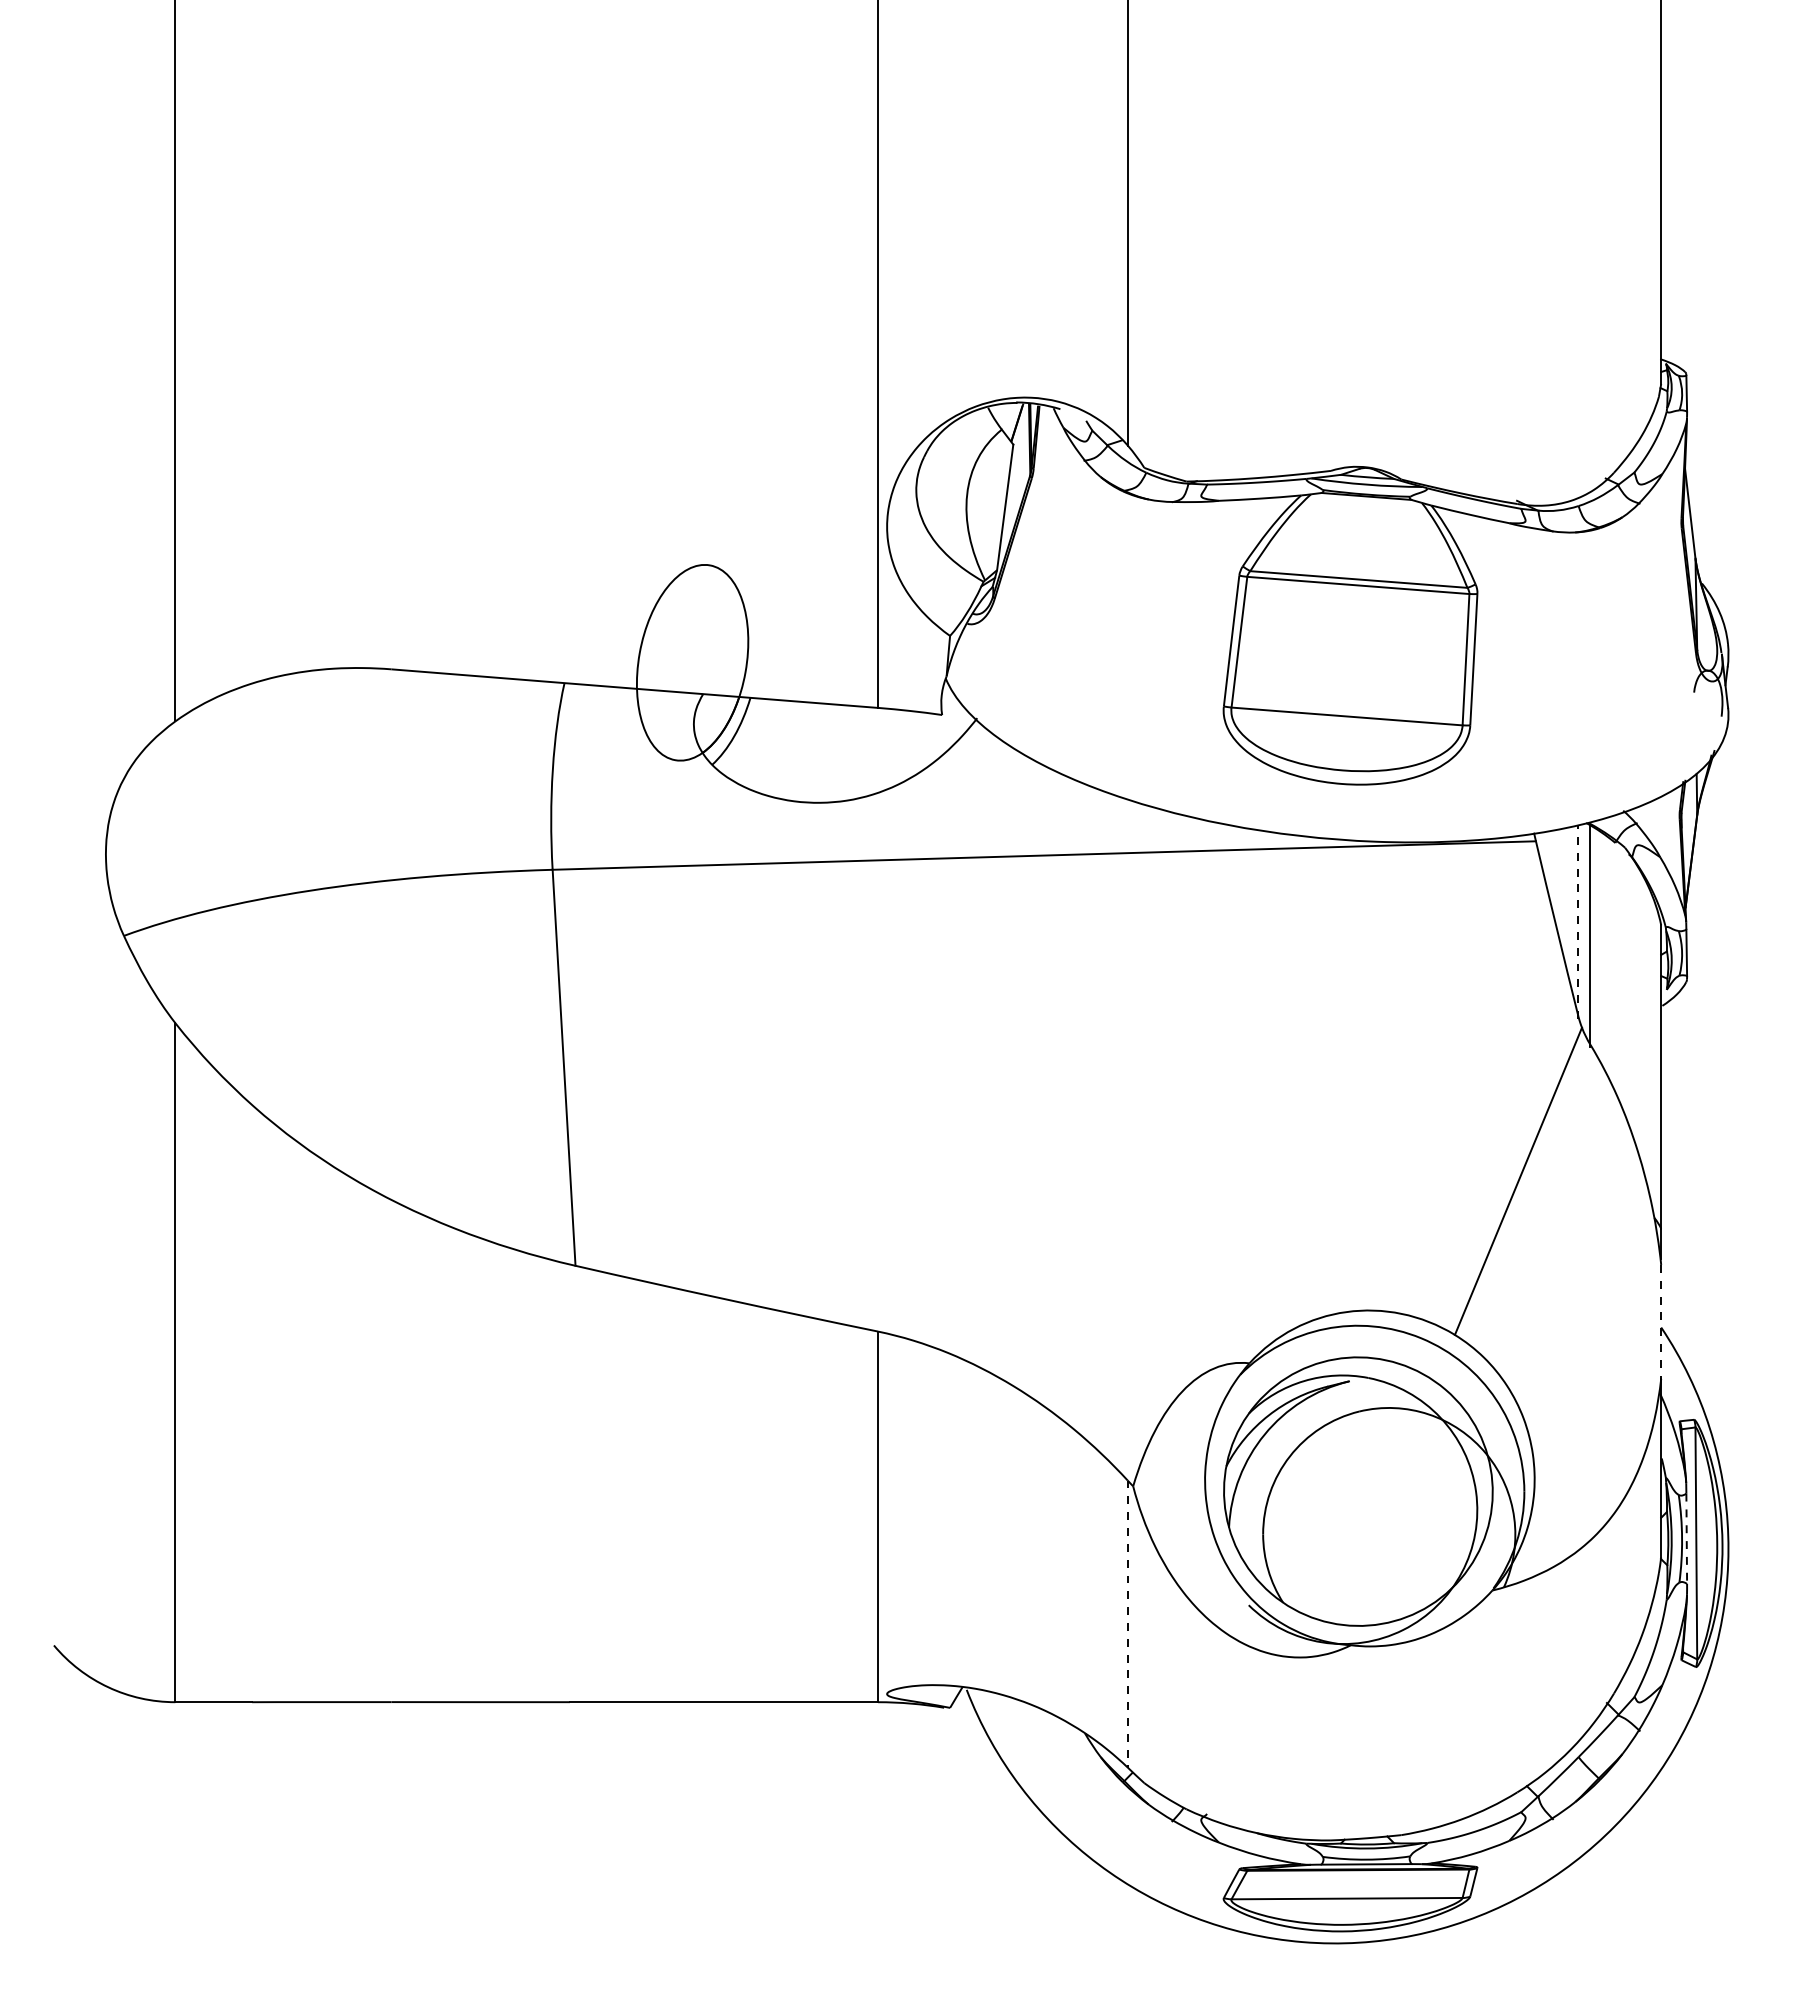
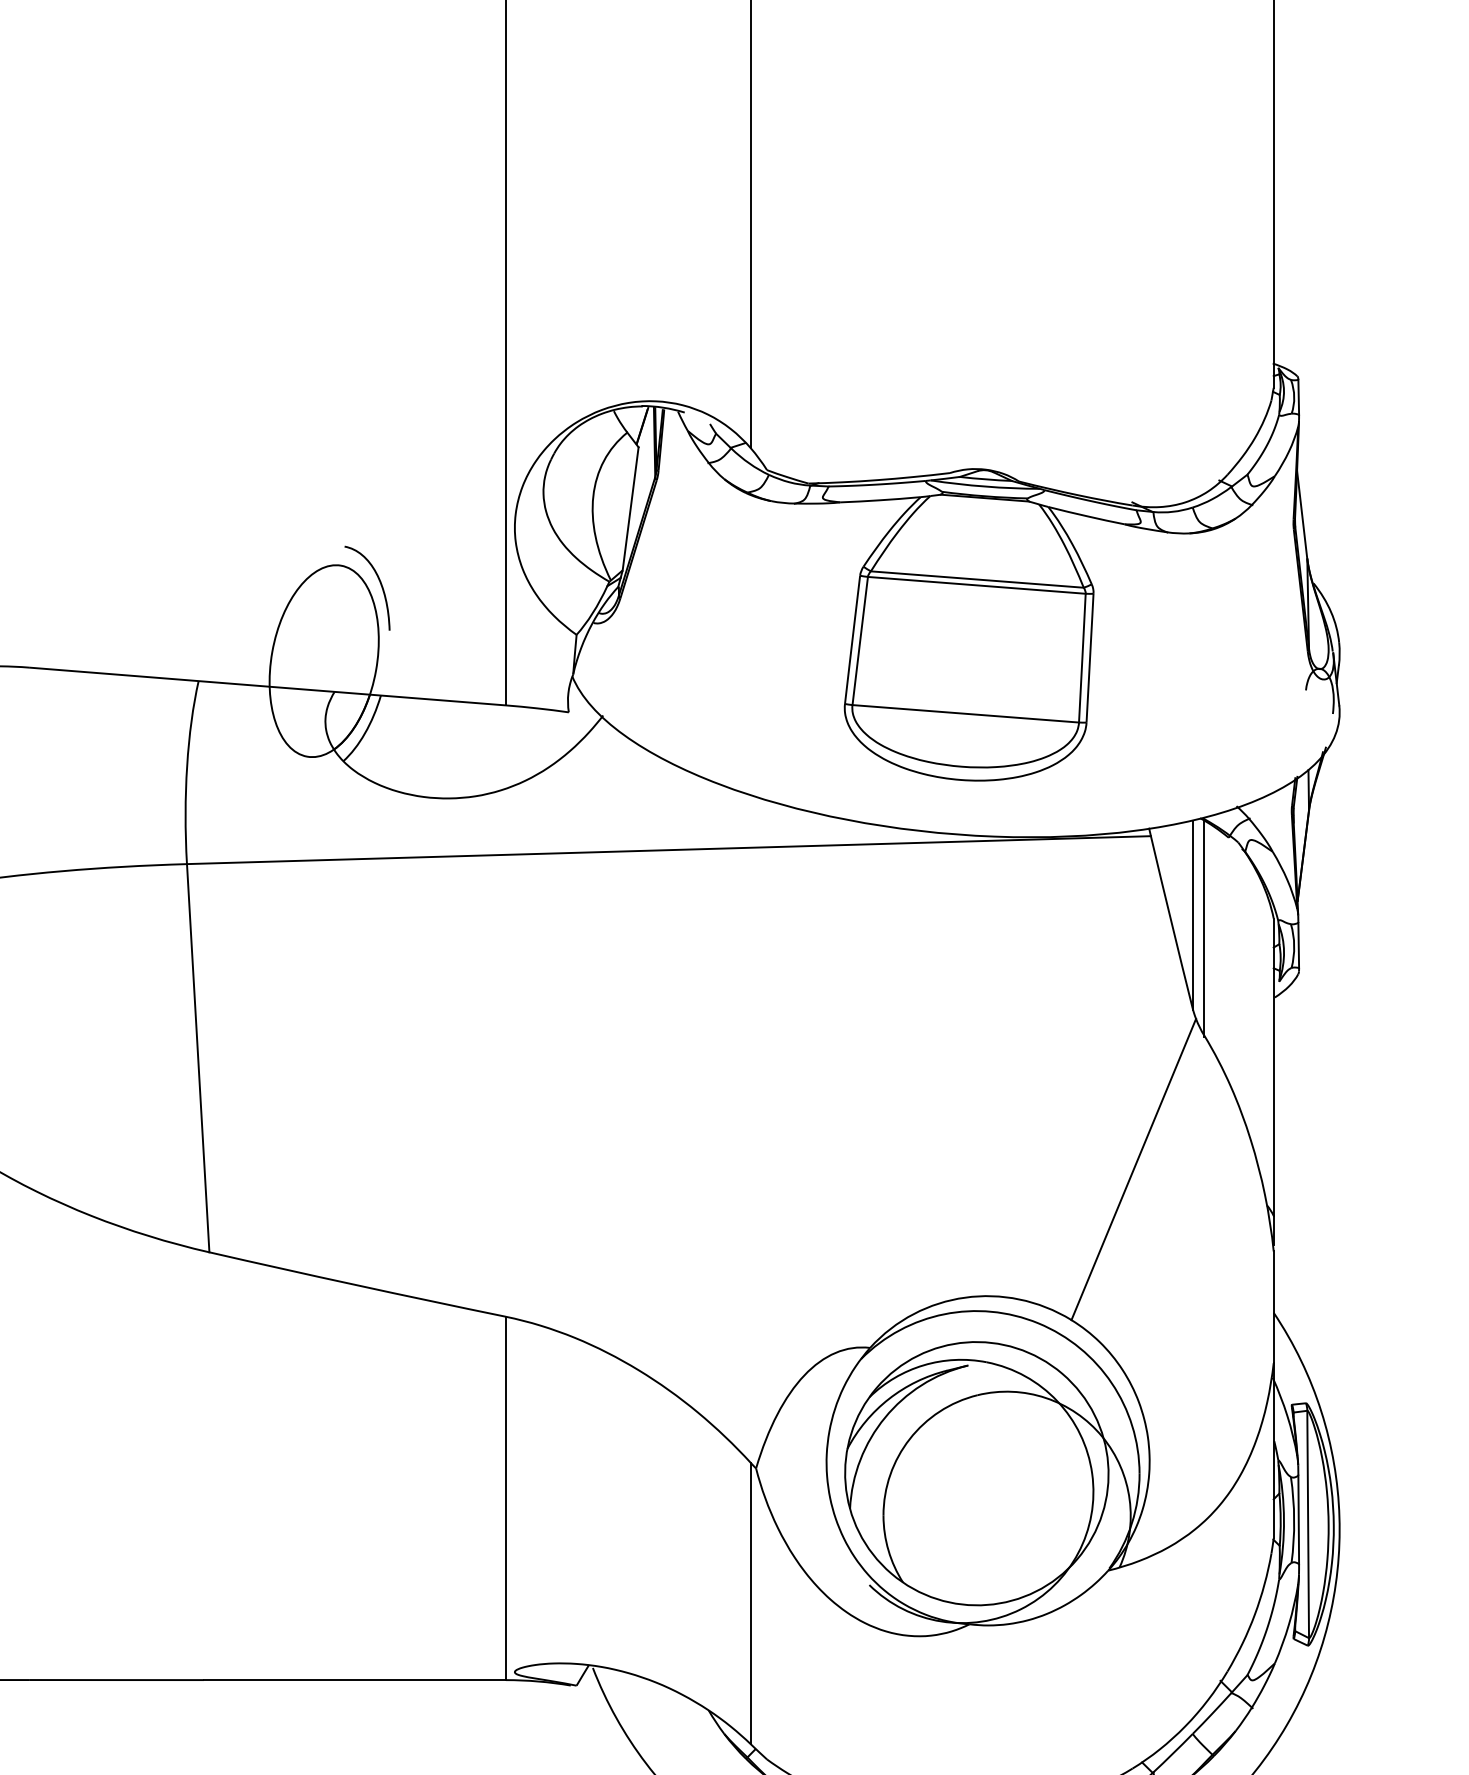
curve: (748, 581) -> (378, 581), added
line: (1578, 922) -> (1192, 915), dashed -> solid
line: (1661, 1321) -> (1273, 1306), dashed -> solid
line: (1686, 1539) -> (1298, 1520), dashed -> solid
line: (1127, 1624) -> (750, 1603), dashed -> solid

